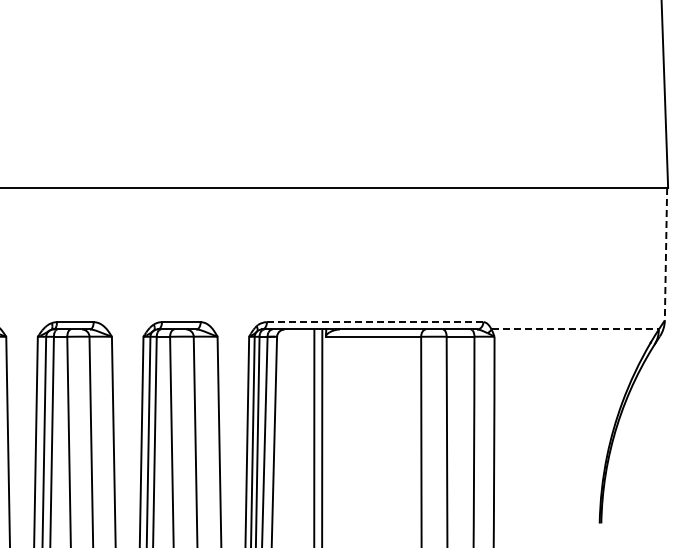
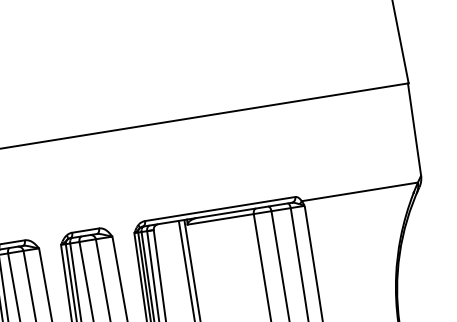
line: (665, 254) -> (414, 129), dashed -> solid
line: (374, 322) -> (219, 209), dashed -> solid
line: (575, 329) -> (360, 191), dashed -> solid

